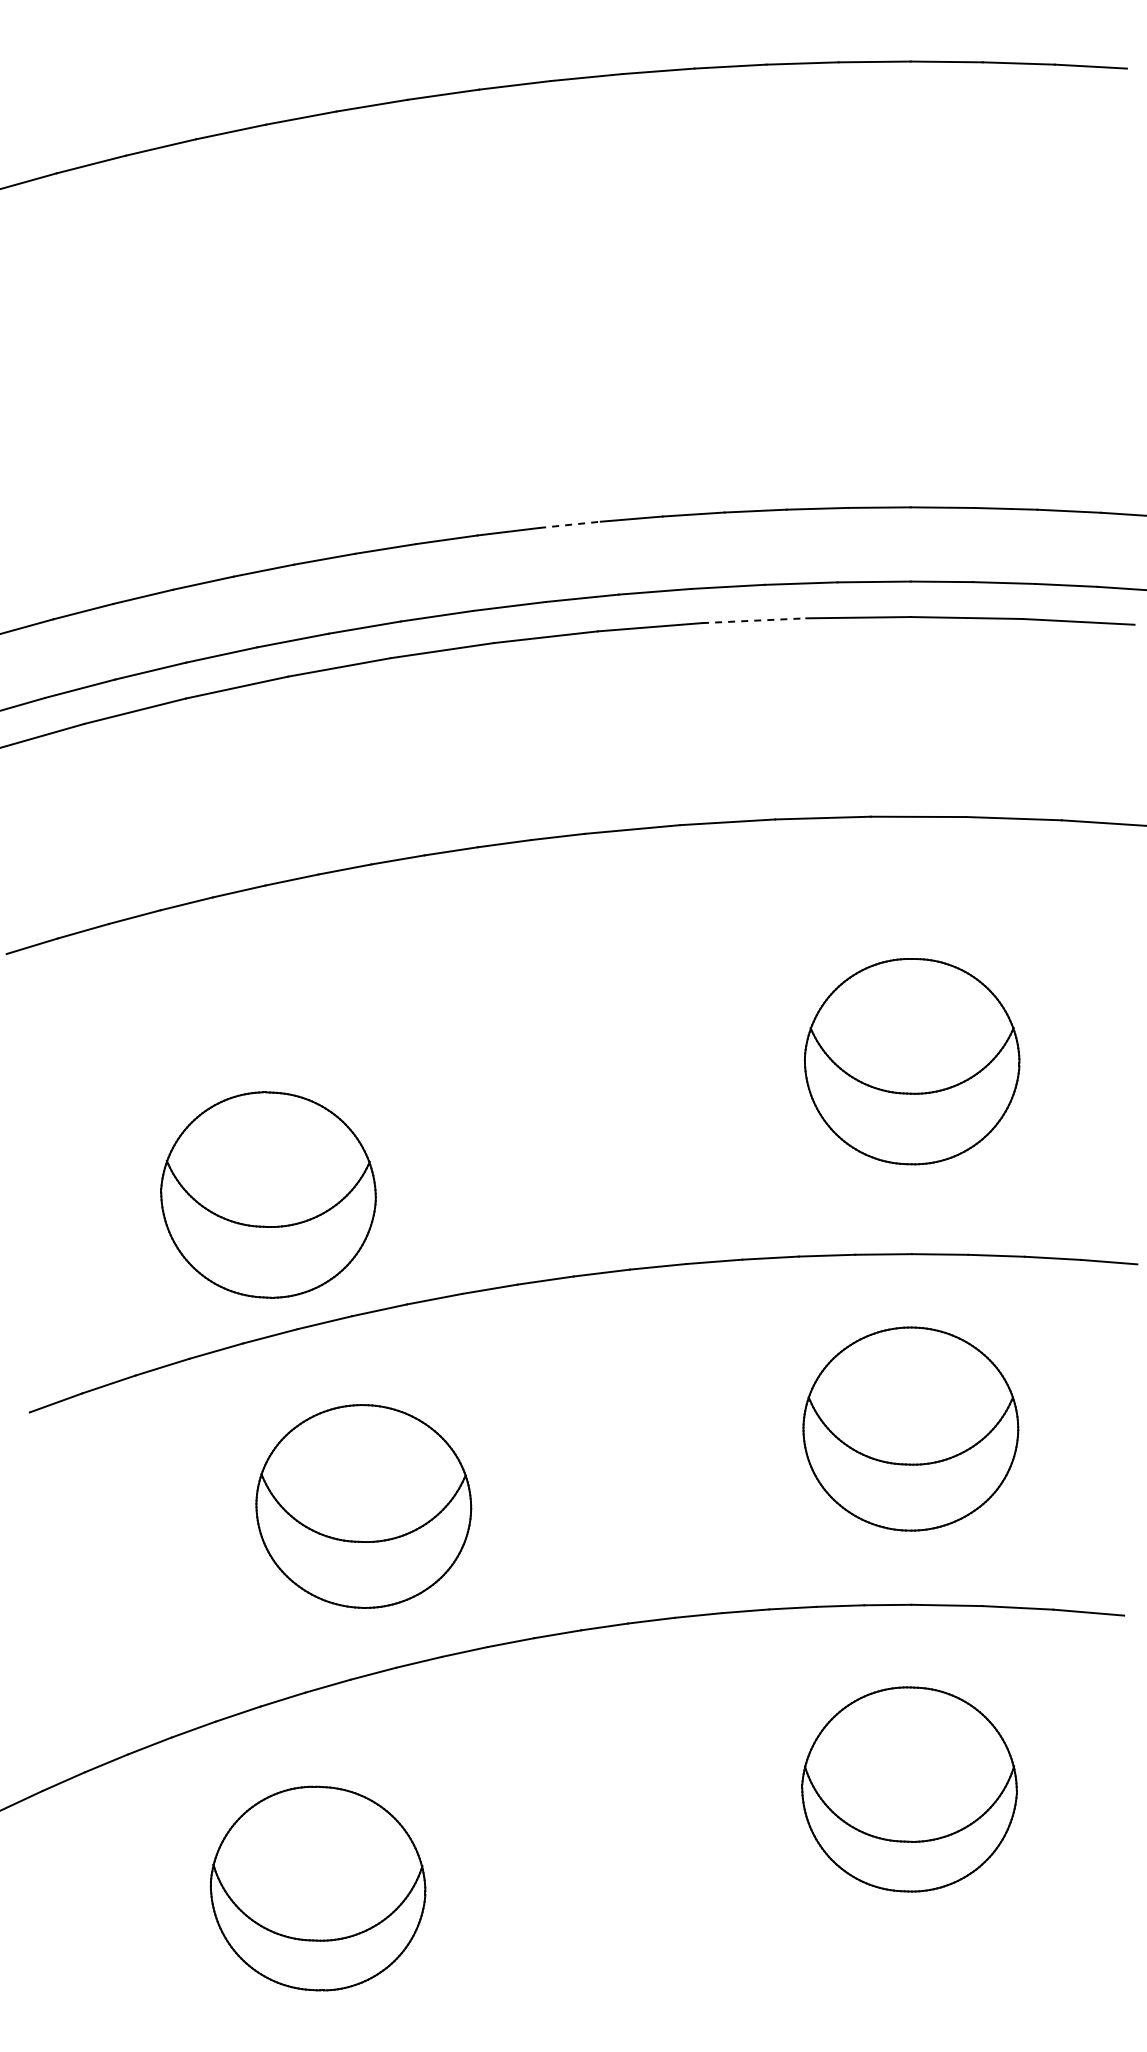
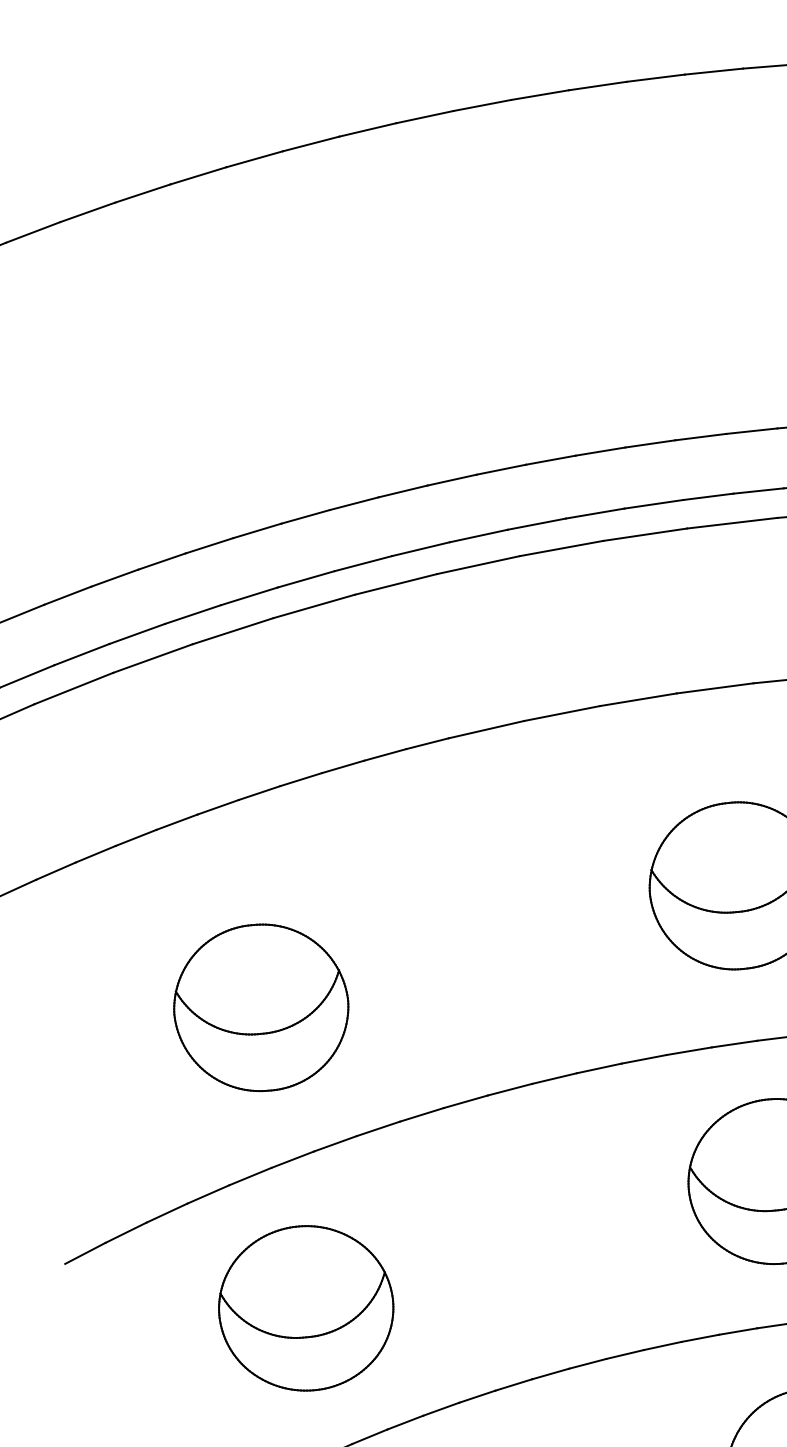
line: (570, 524) -> (403, 491), dashed -> solid
line: (754, 620) -> (561, 548), dashed -> solid
part: (268, 1194) -> (261, 1007), moved
part: (363, 1506) -> (305, 1308), moved

